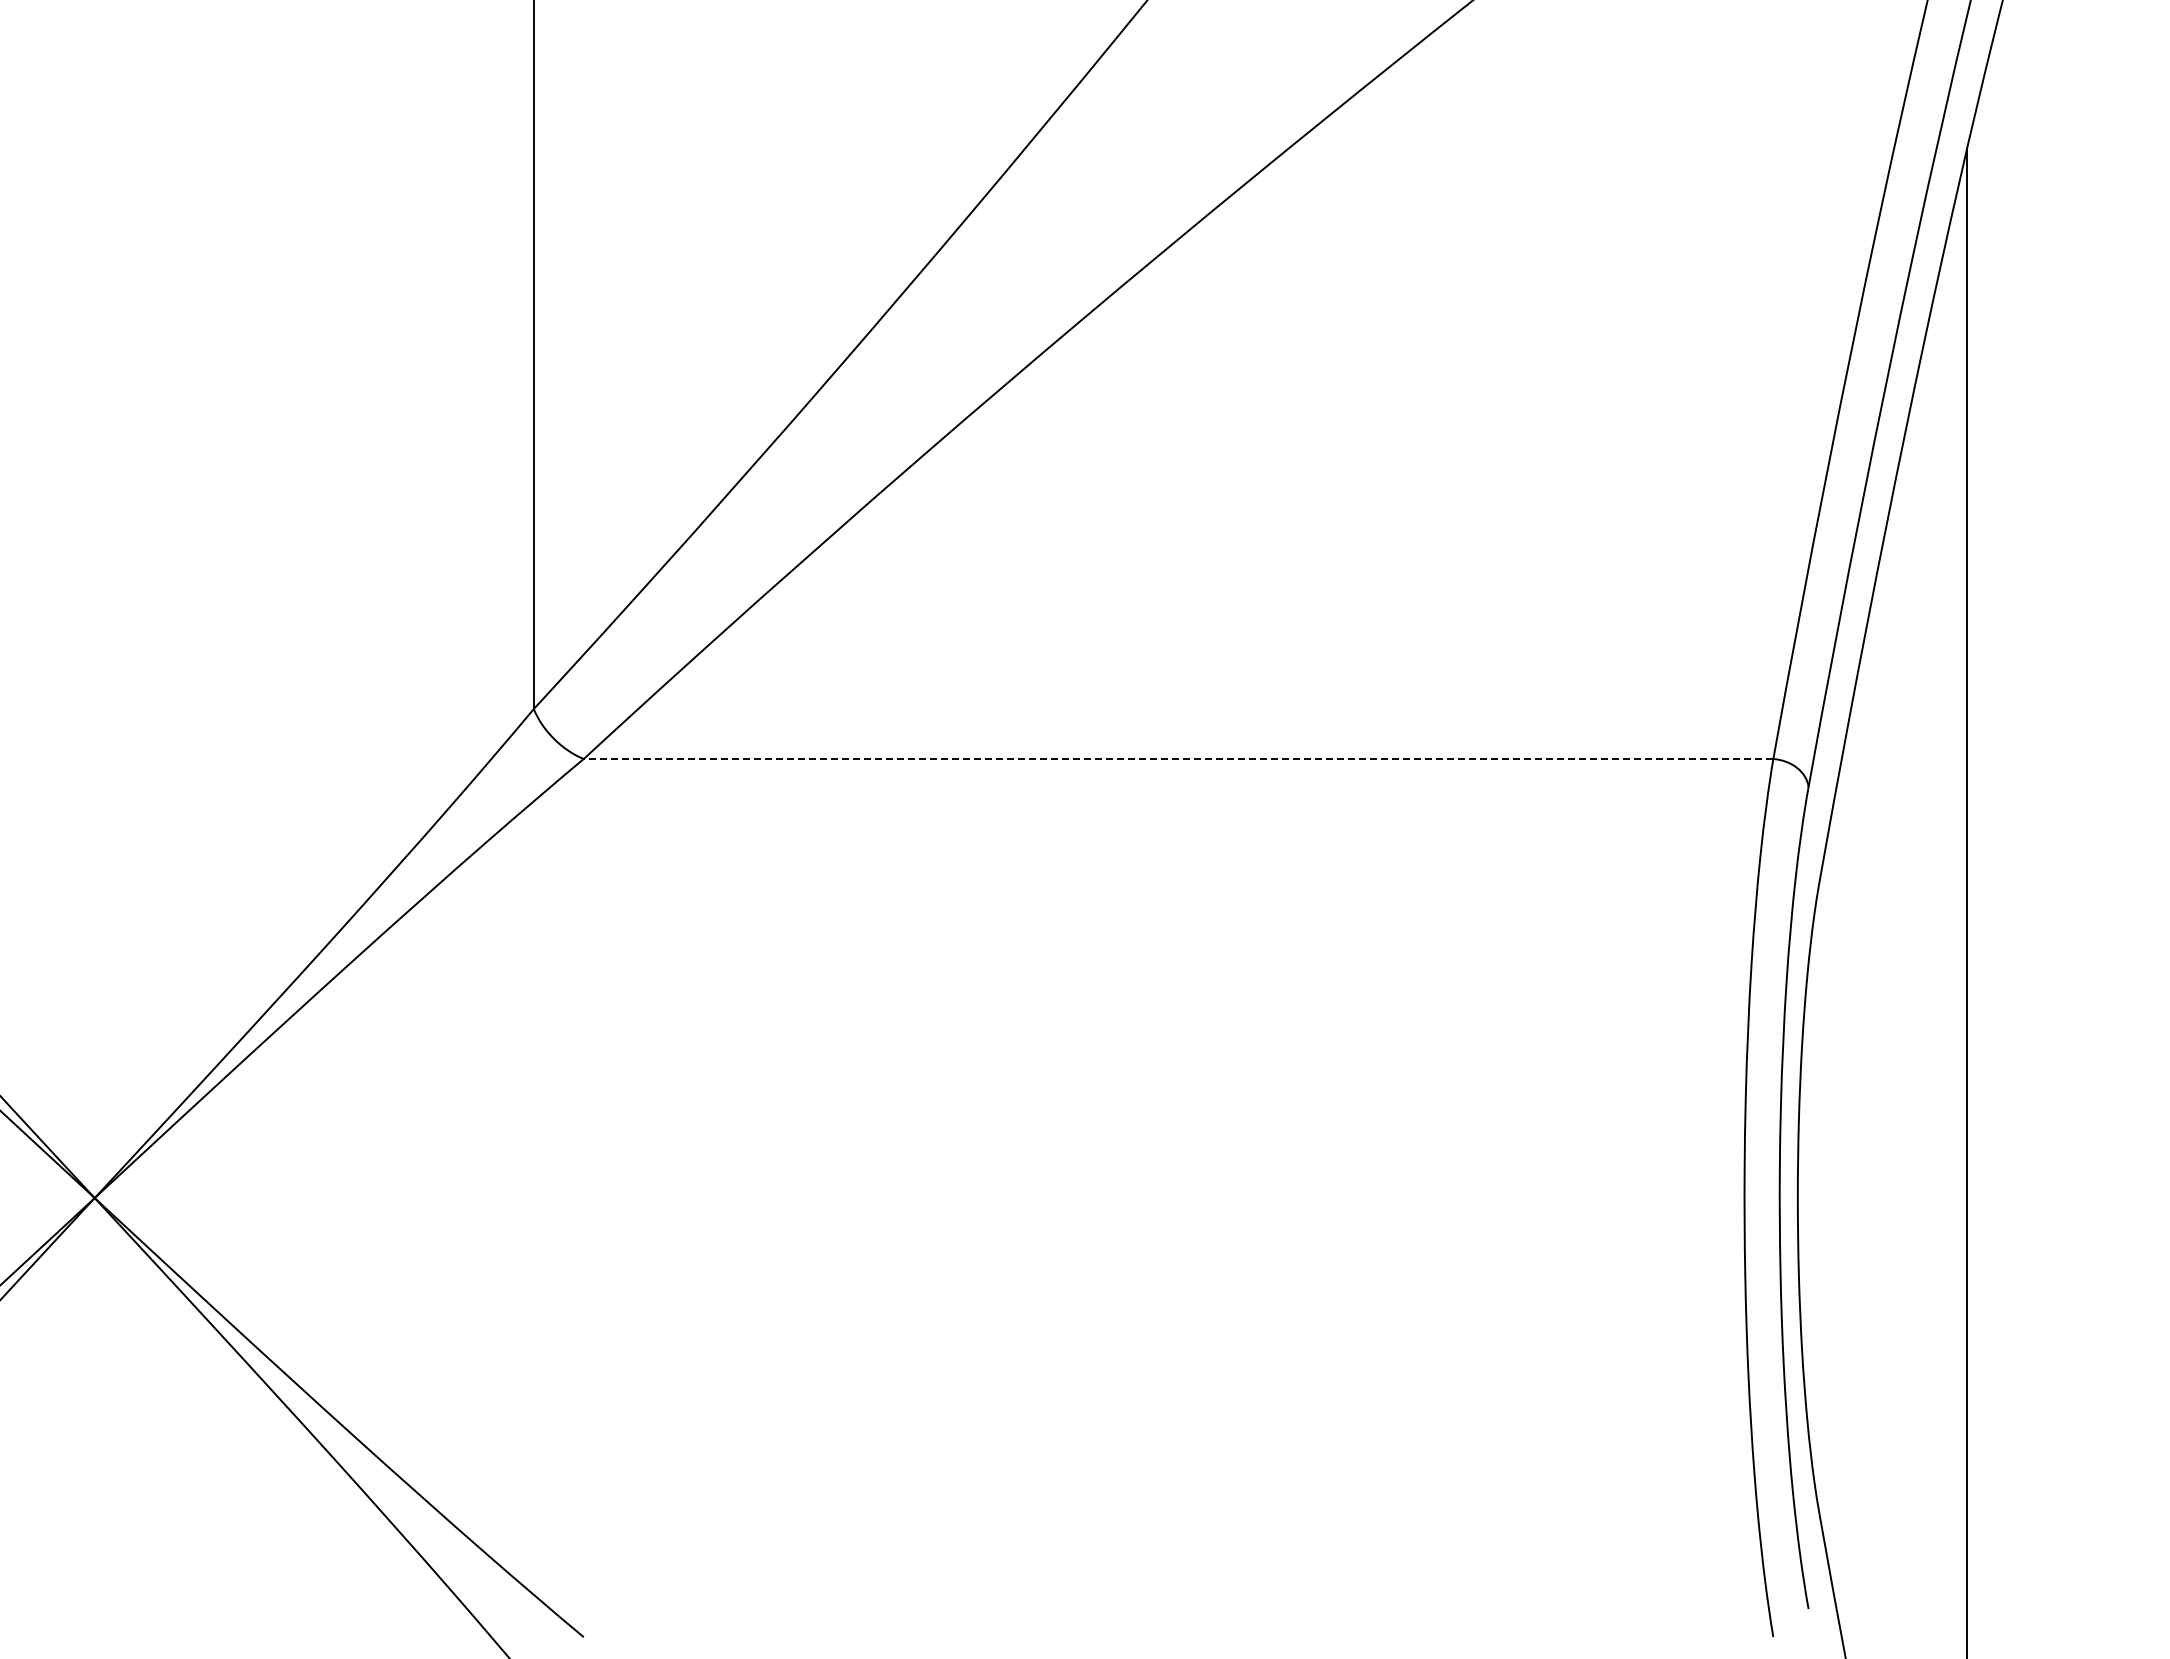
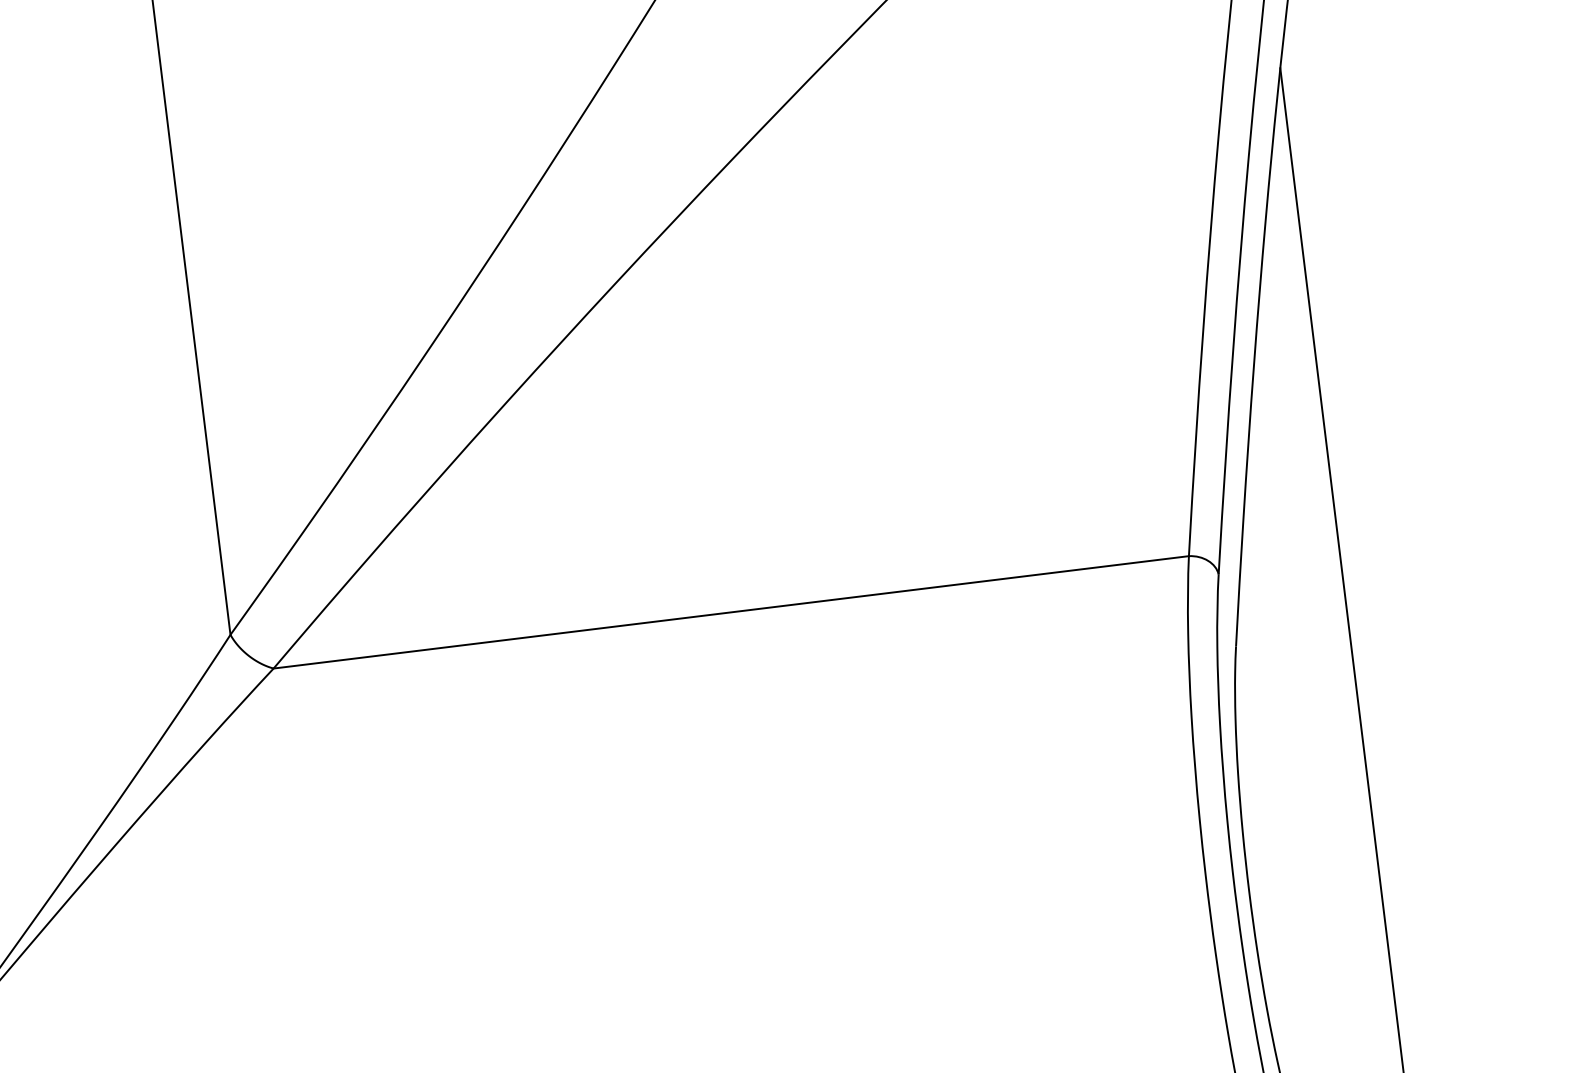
line: (1178, 759) -> (731, 612), dashed -> solid

